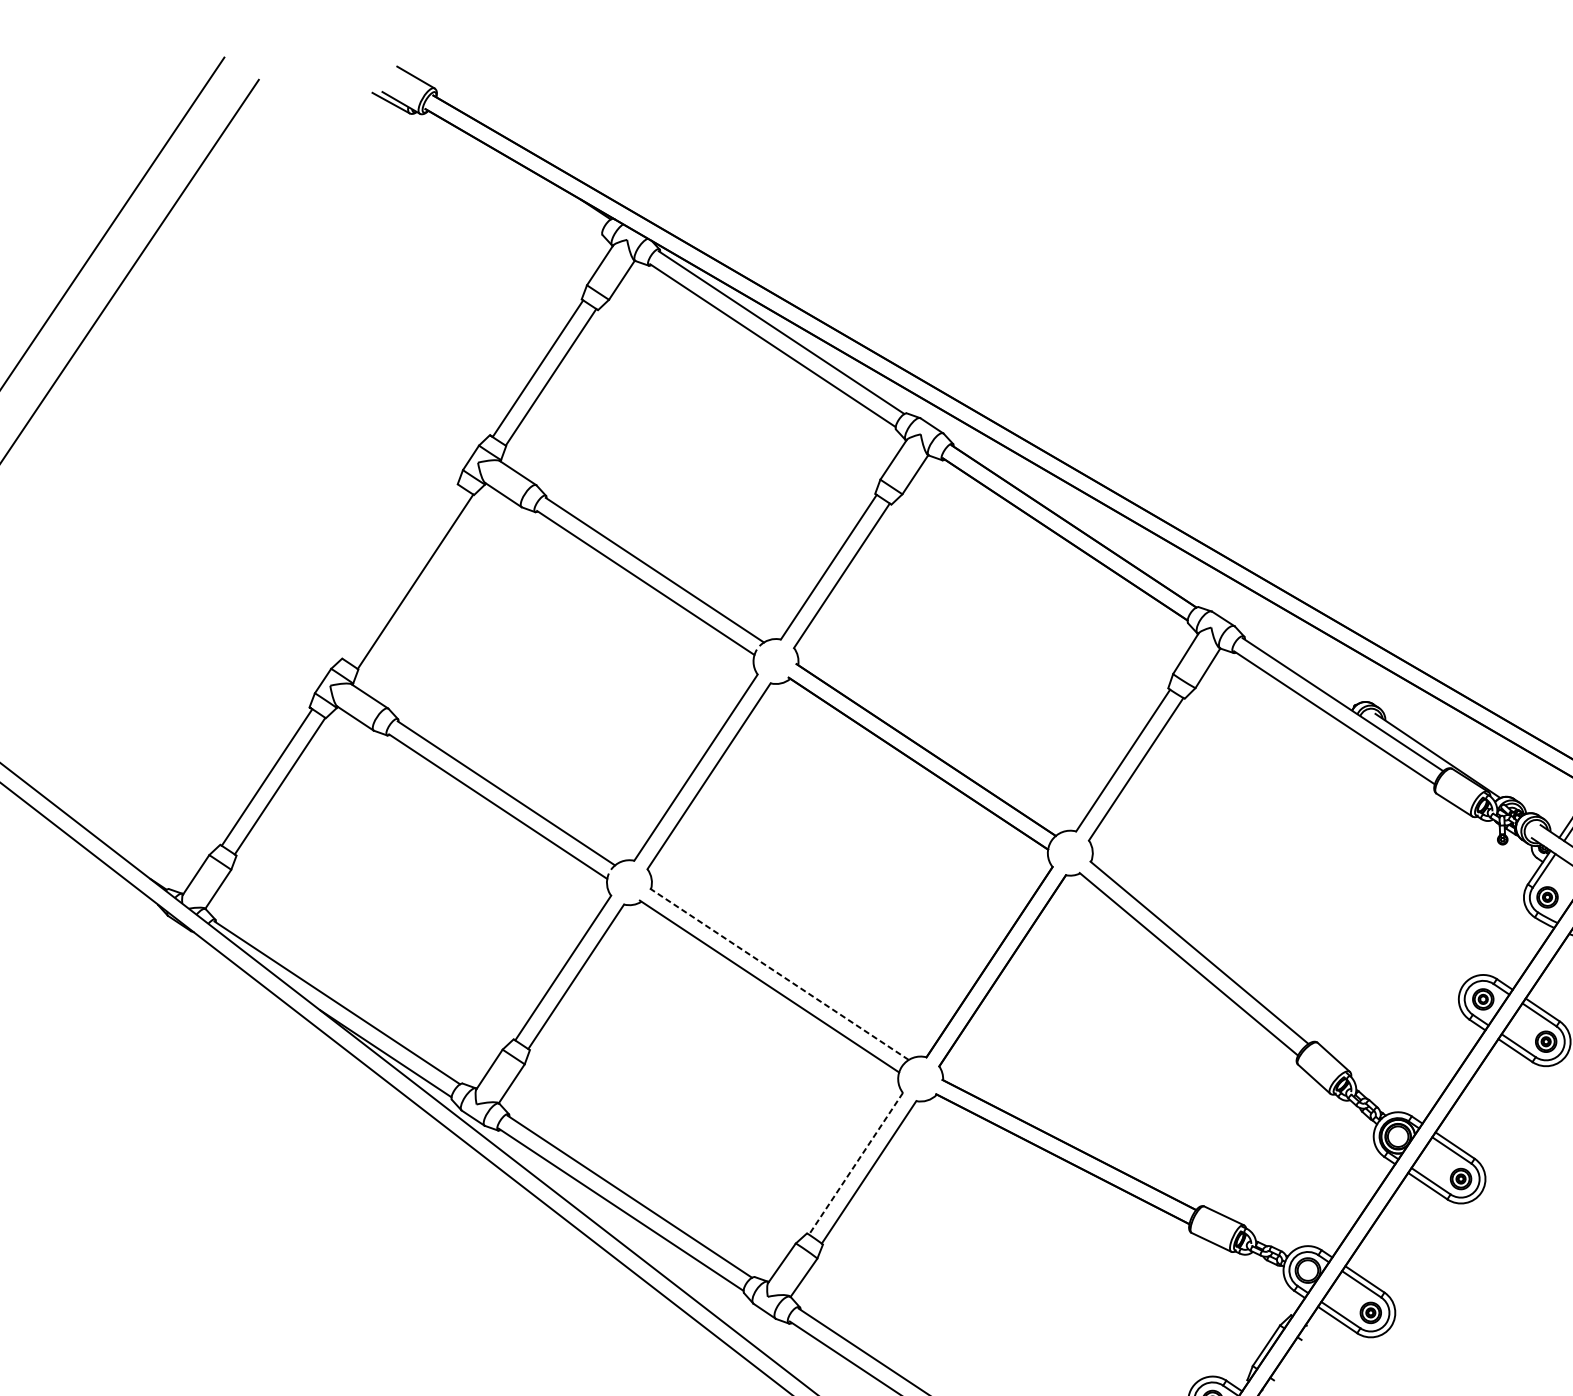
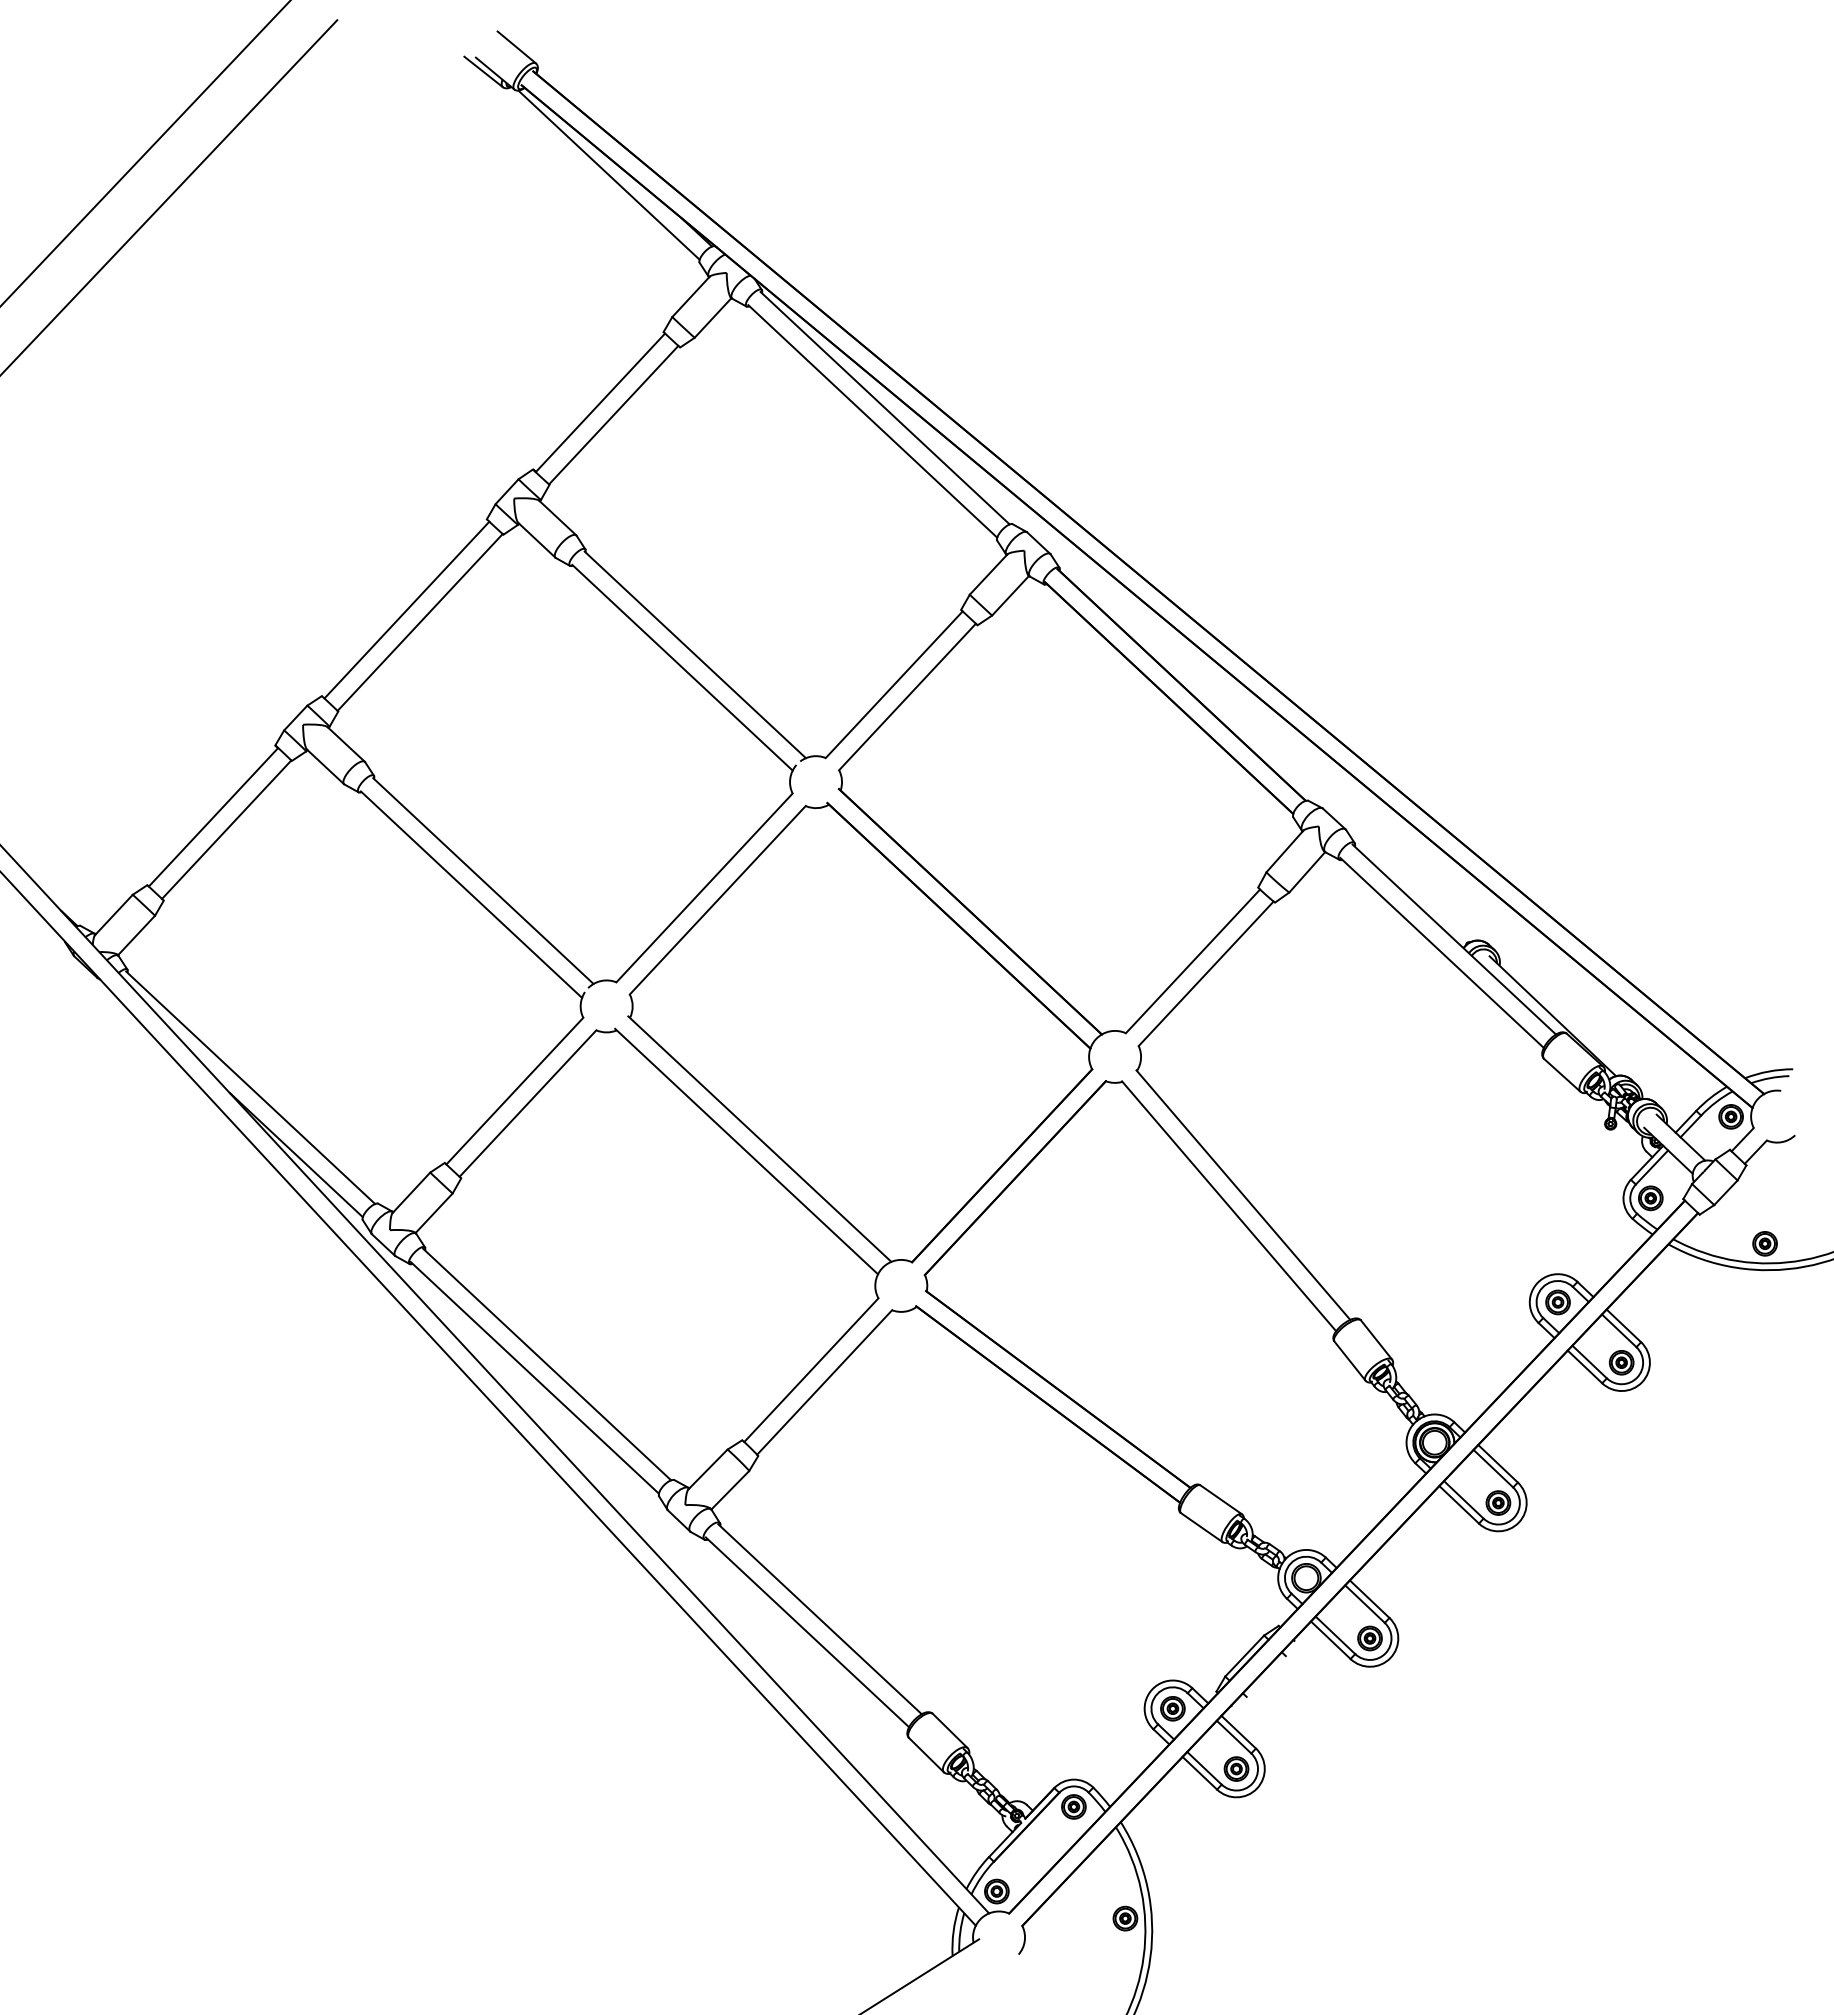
line: (512, 172) -> (608, 174), added
line: (402, 572) -> (406, 609), added
line: (778, 974) -> (759, 1139), dashed -> solid
line: (856, 1164) -> (811, 1370), dashed -> solid

